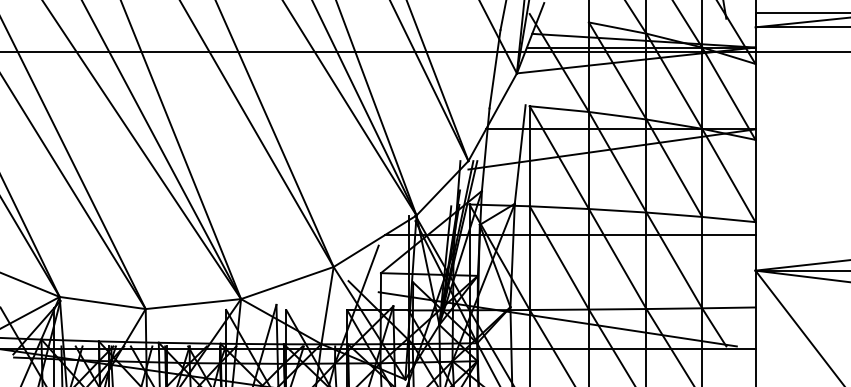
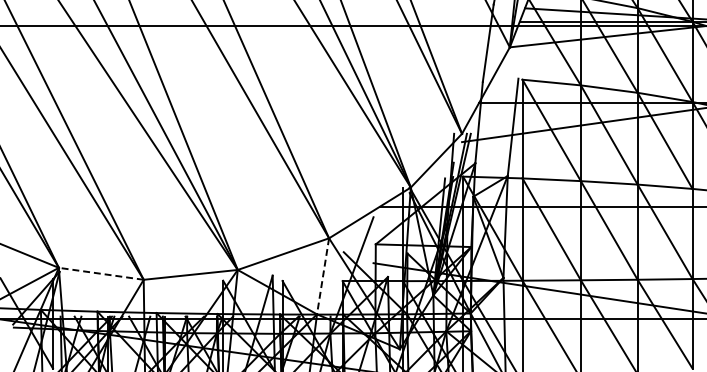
line: (102, 302) -> (101, 273), solid -> dashed
line: (327, 306) -> (323, 277), solid -> dashed

